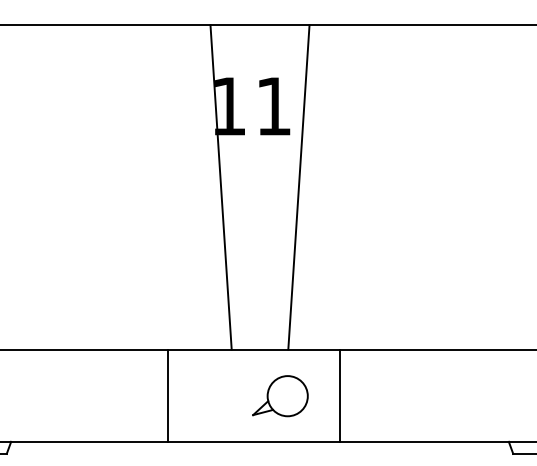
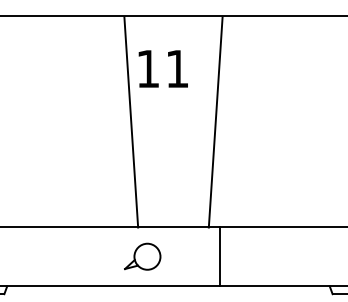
line: (221, 187) -> (131, 122), moved
line: (298, 187) -> (215, 122), moved
line: (168, 395) -> (109, 256), removed
part: (280, 395) -> (142, 256), moved

